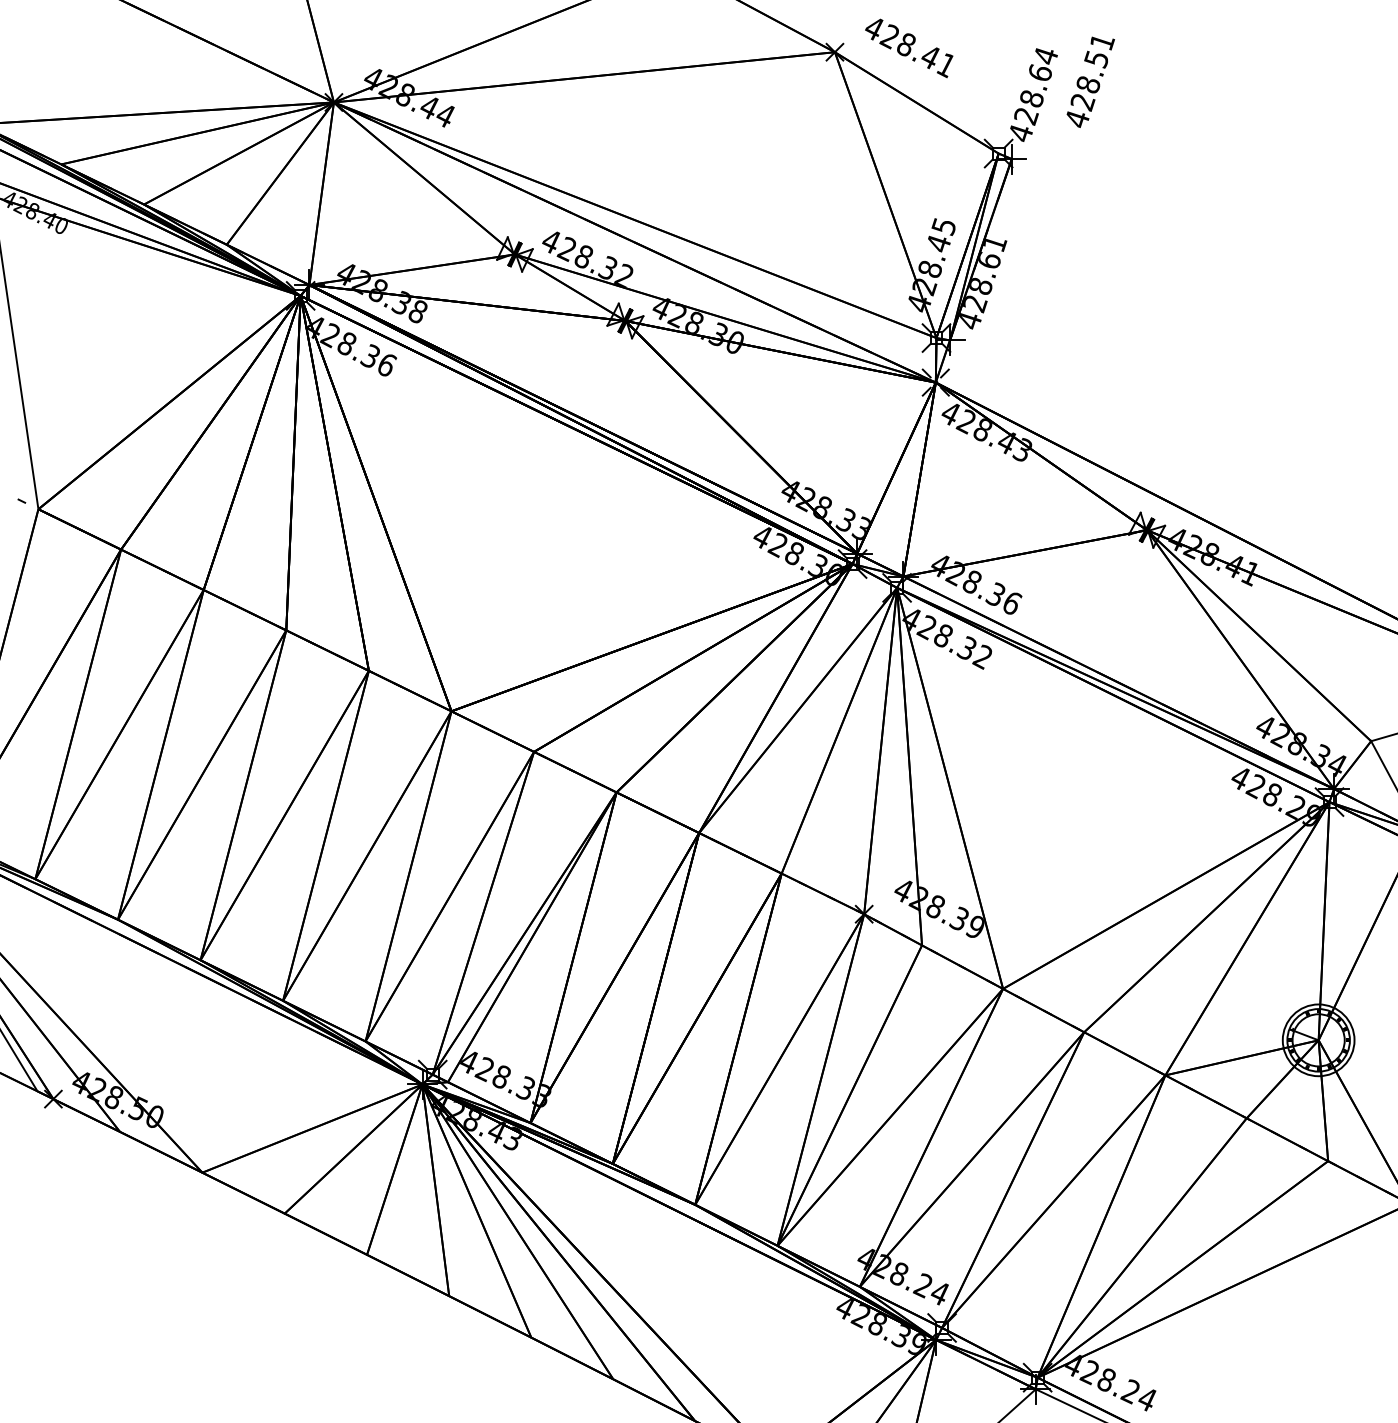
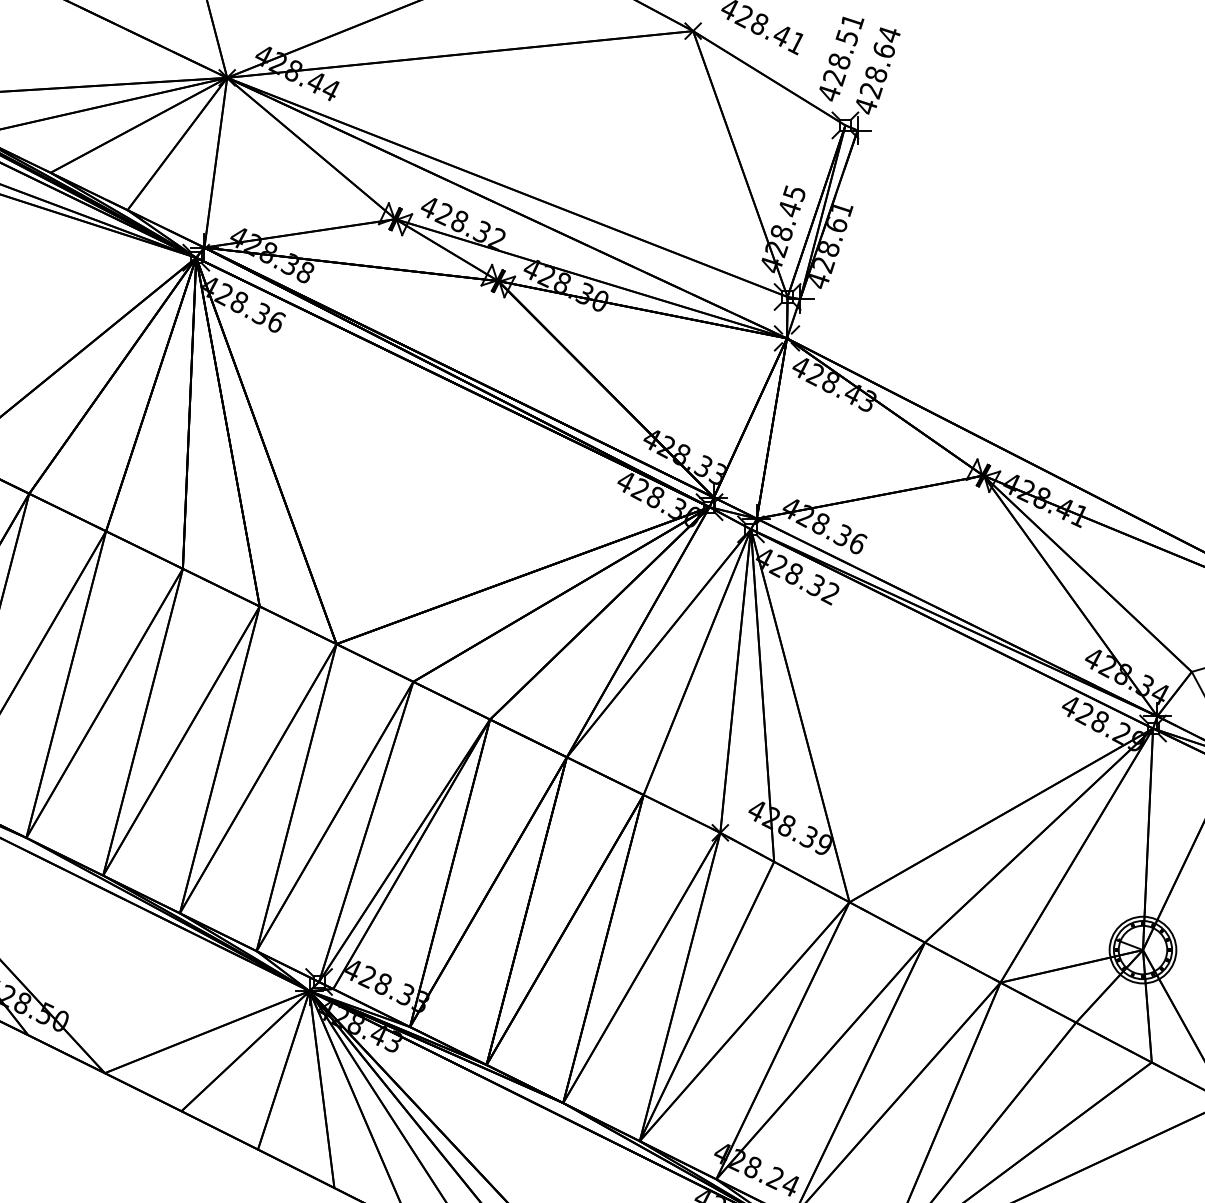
text: (1090, 81) -> (841, 58), moved

